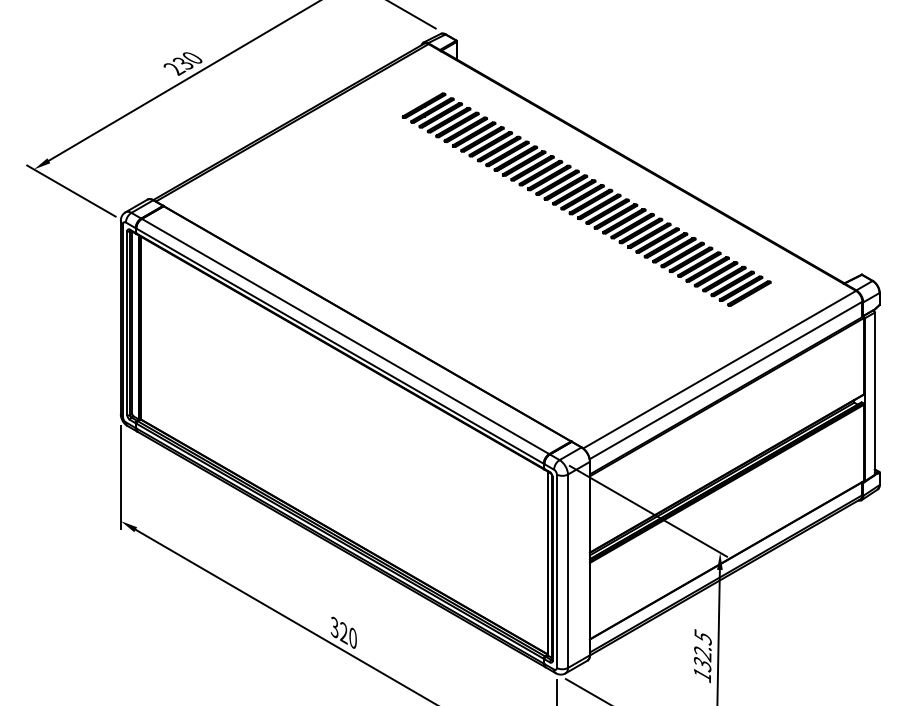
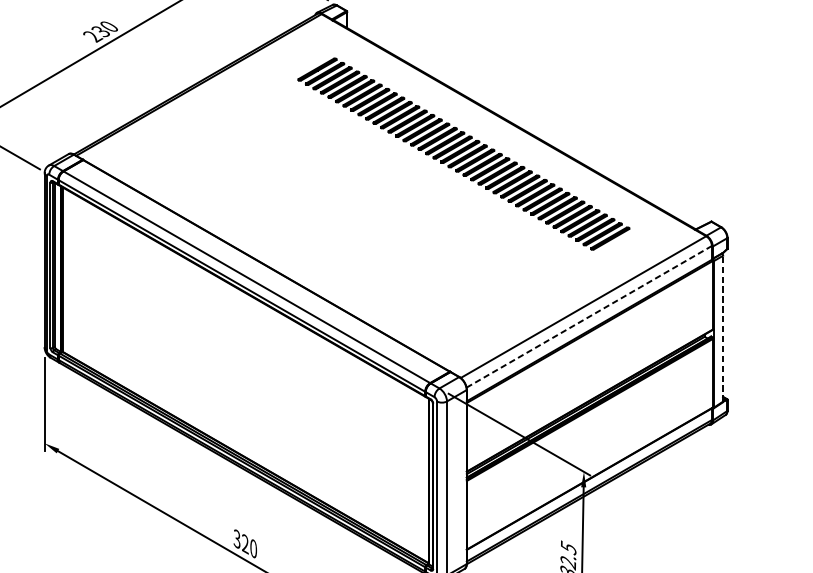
line: (726, 380) -> (589, 316), solid -> dashed
line: (874, 393) -> (722, 328), solid -> dashed

